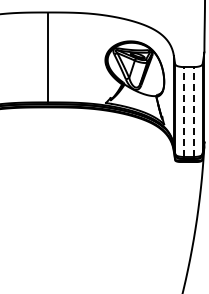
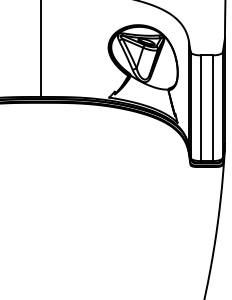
line: (183, 112) -> (200, 108), dashed -> solid
line: (194, 112) -> (213, 108), dashed -> solid

